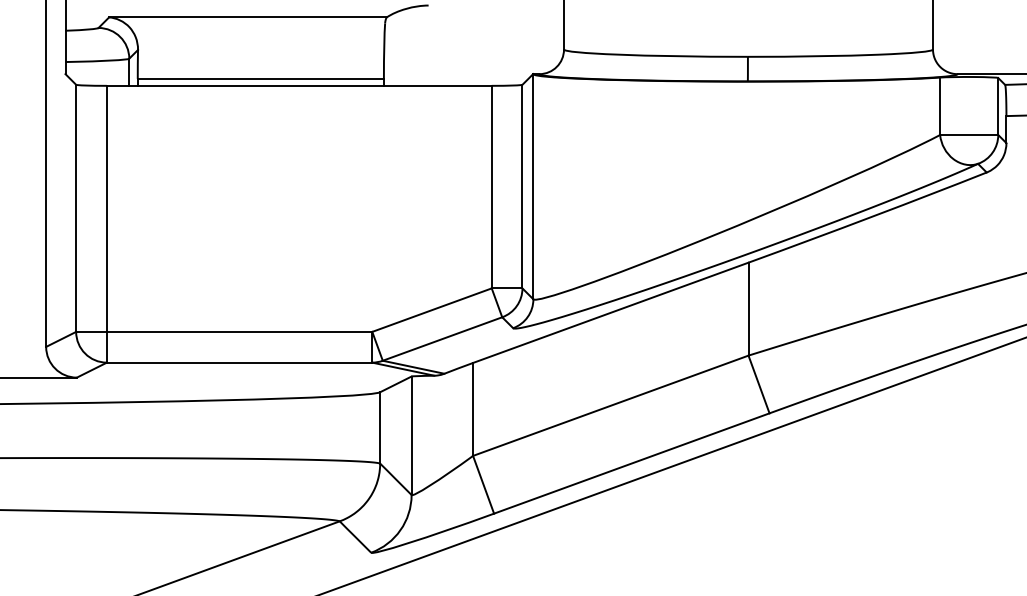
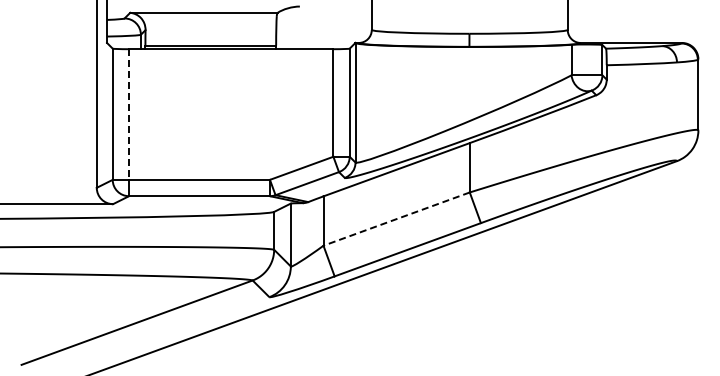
line: (107, 210) -> (129, 115), solid -> dashed
line: (610, 406) -> (396, 219), solid -> dashed

